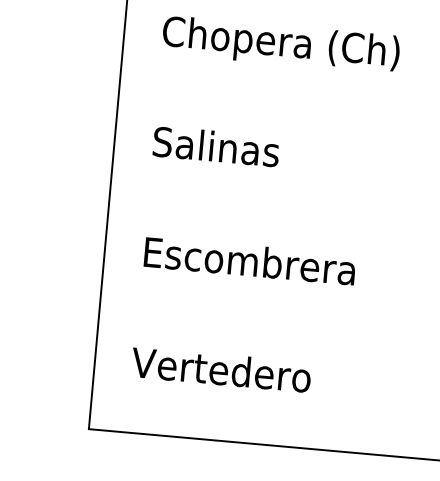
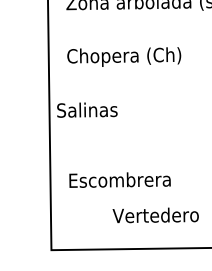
text: (216, 145) -> (87, 109), moved
text: (248, 259) -> (119, 179), moved
text: (220, 370) -> (155, 215), moved

